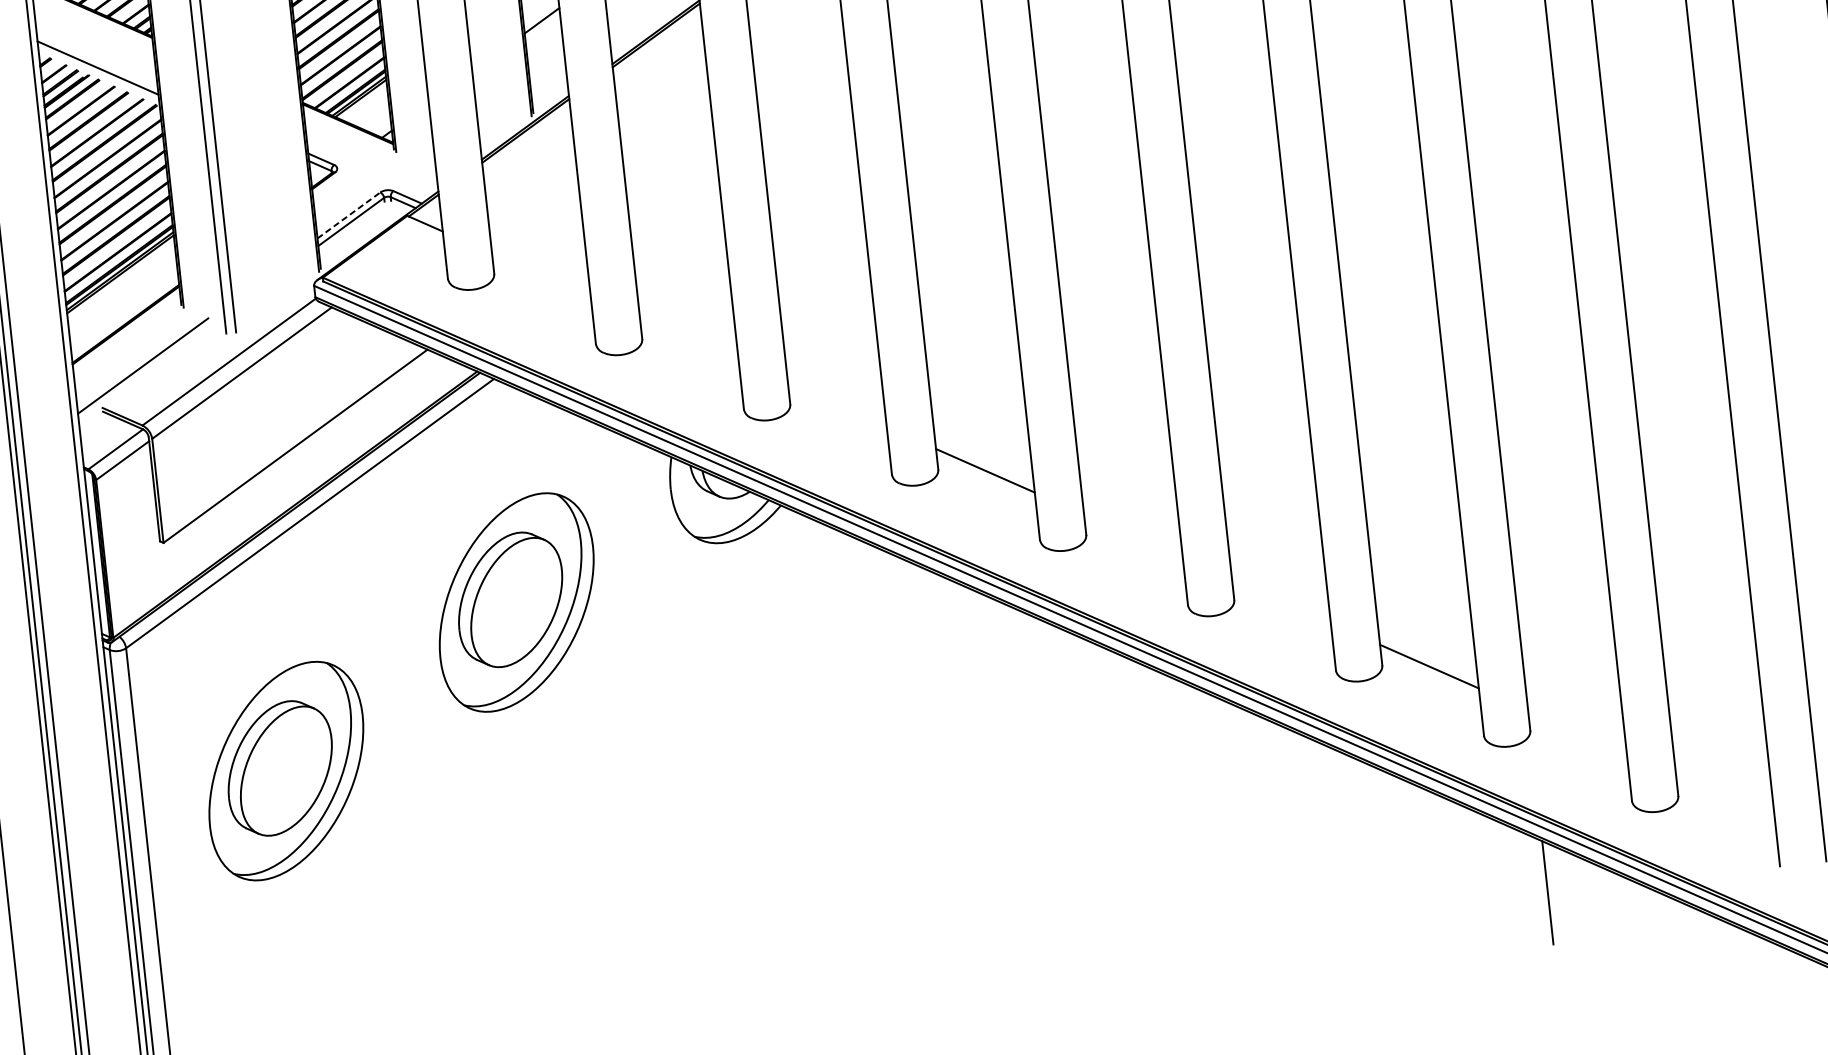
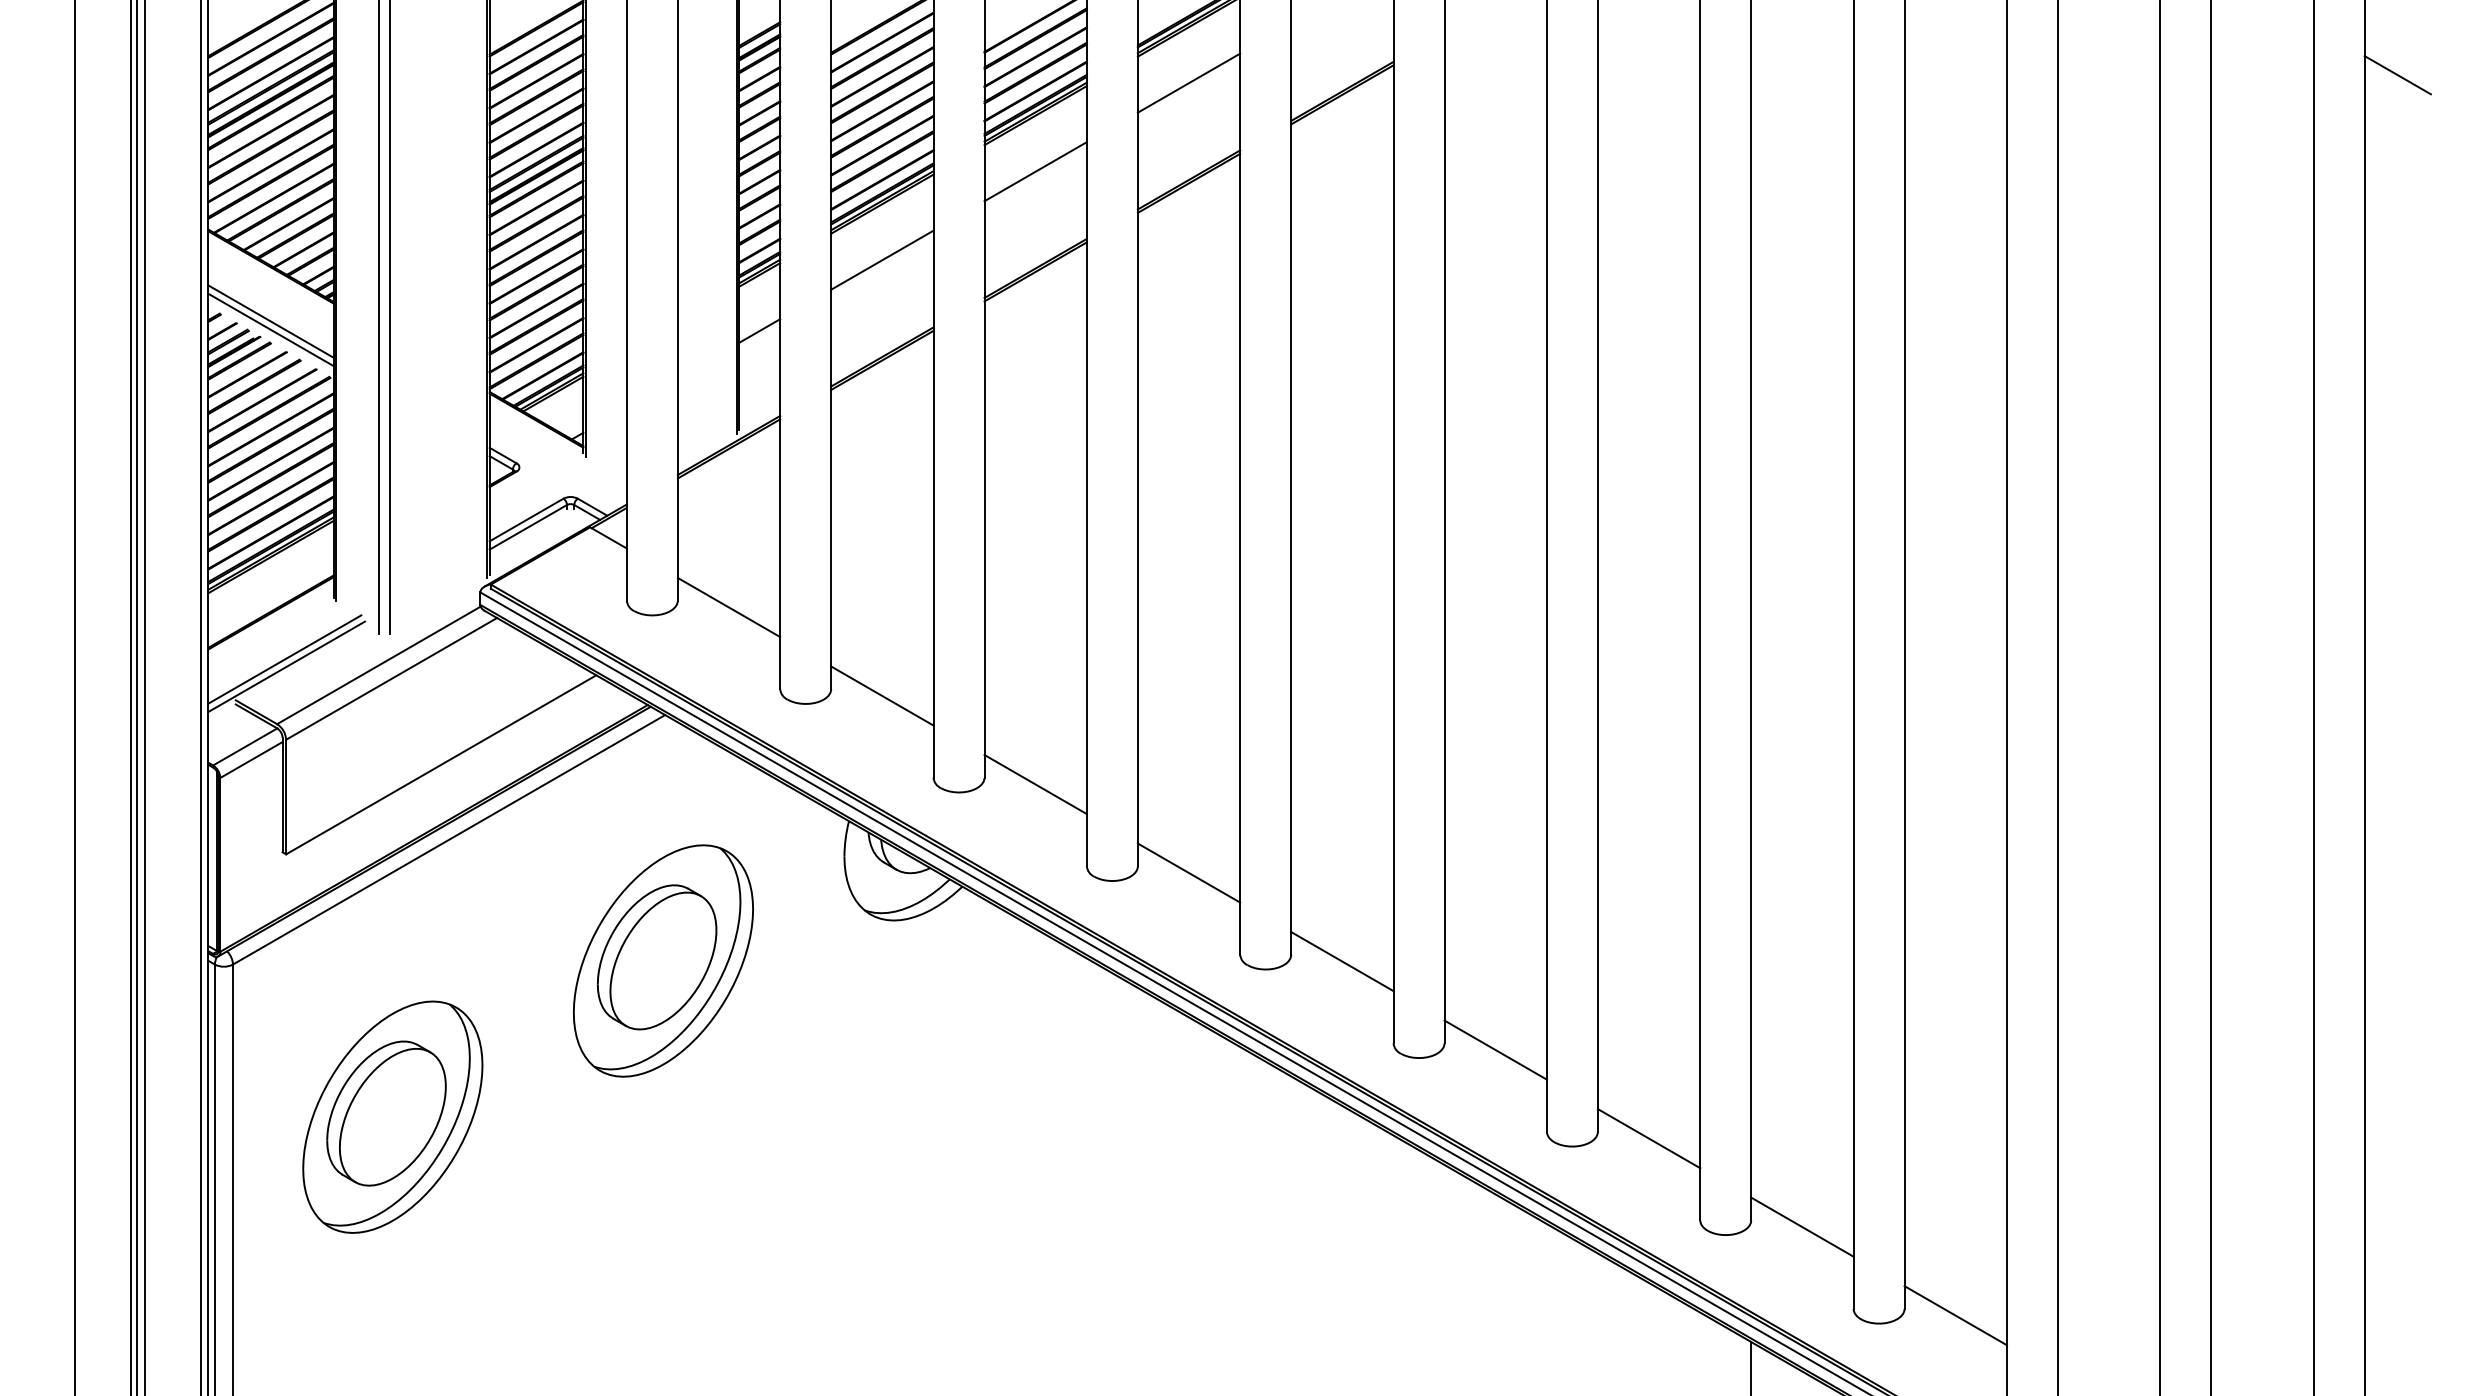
line: (96, 60) -> (270, 321), added
line: (348, 215) -> (526, 520), dashed -> solid
line: (540, 275) -> (728, 607), added
line: (689, 339) -> (882, 695), added
line: (145, 372) -> (286, 666), added
line: (837, 405) -> (1035, 784), added
line: (1133, 535) -> (1342, 961), added
line: (1281, 600) -> (1495, 1049), added
line: (1577, 731) -> (1802, 1226), added
line: (1725, 797) -> (1955, 1315), added

